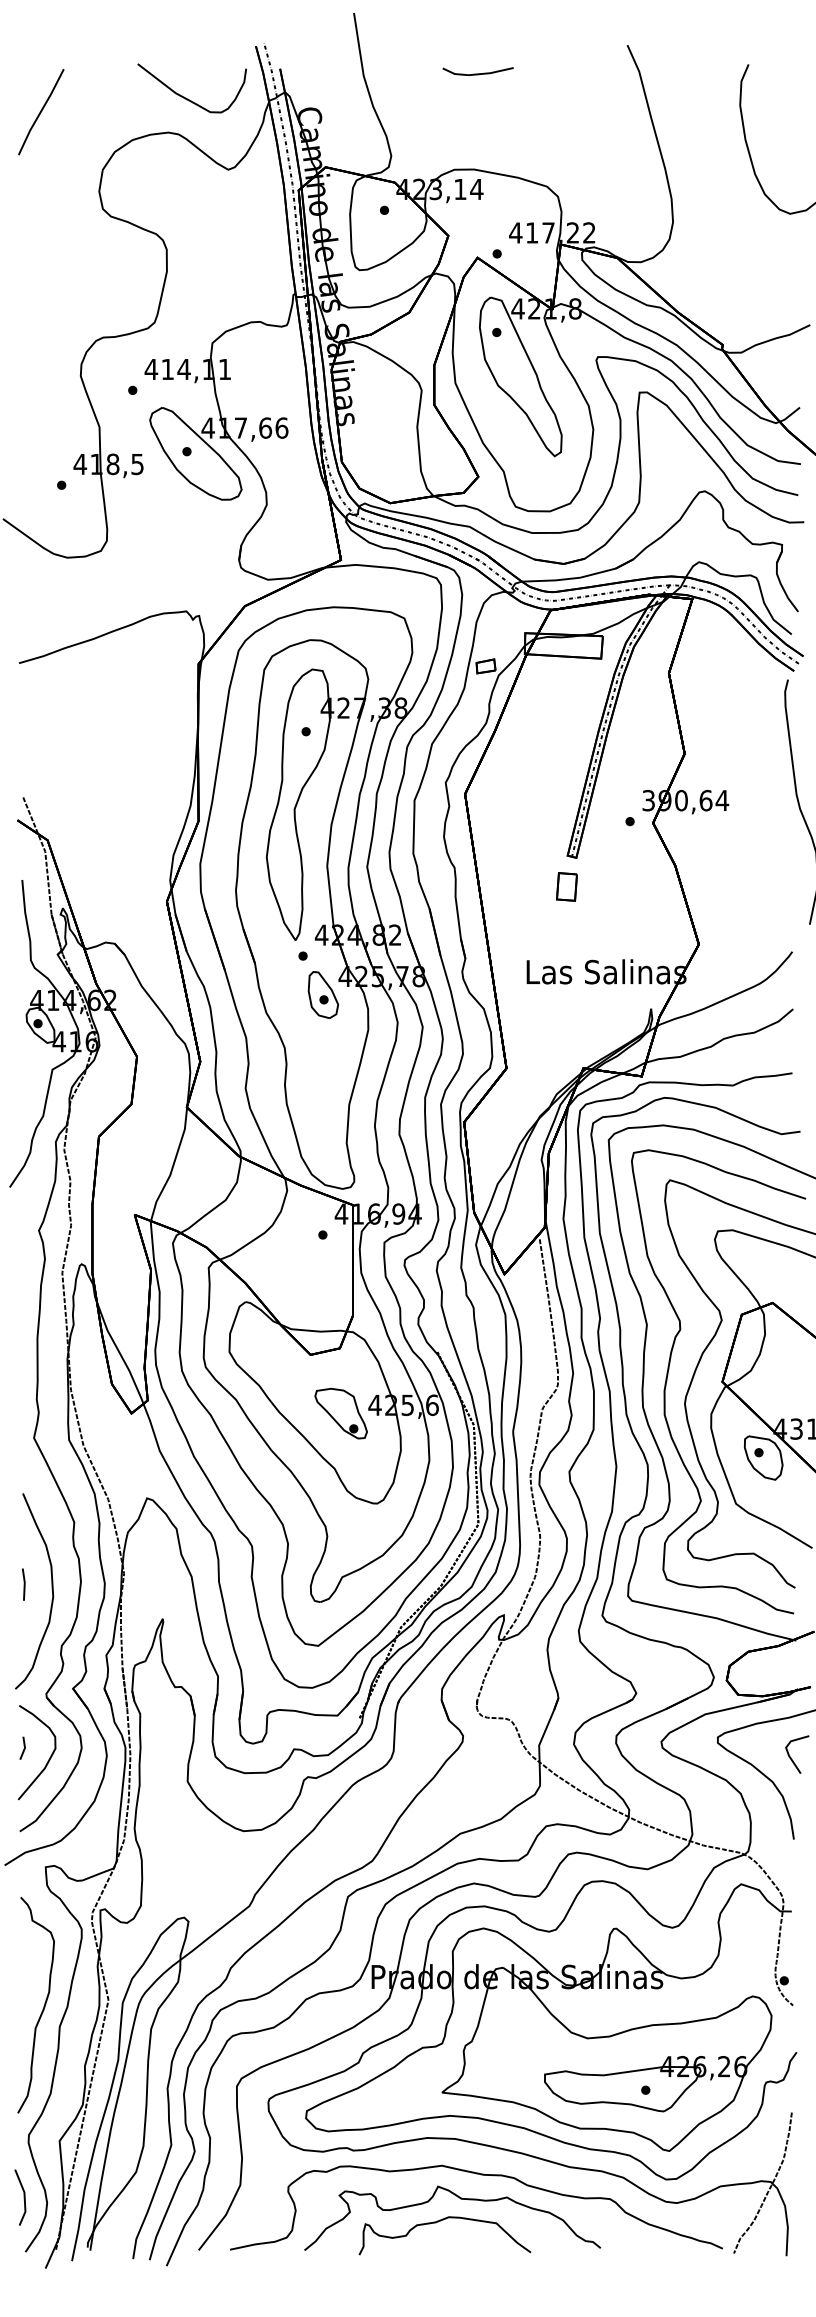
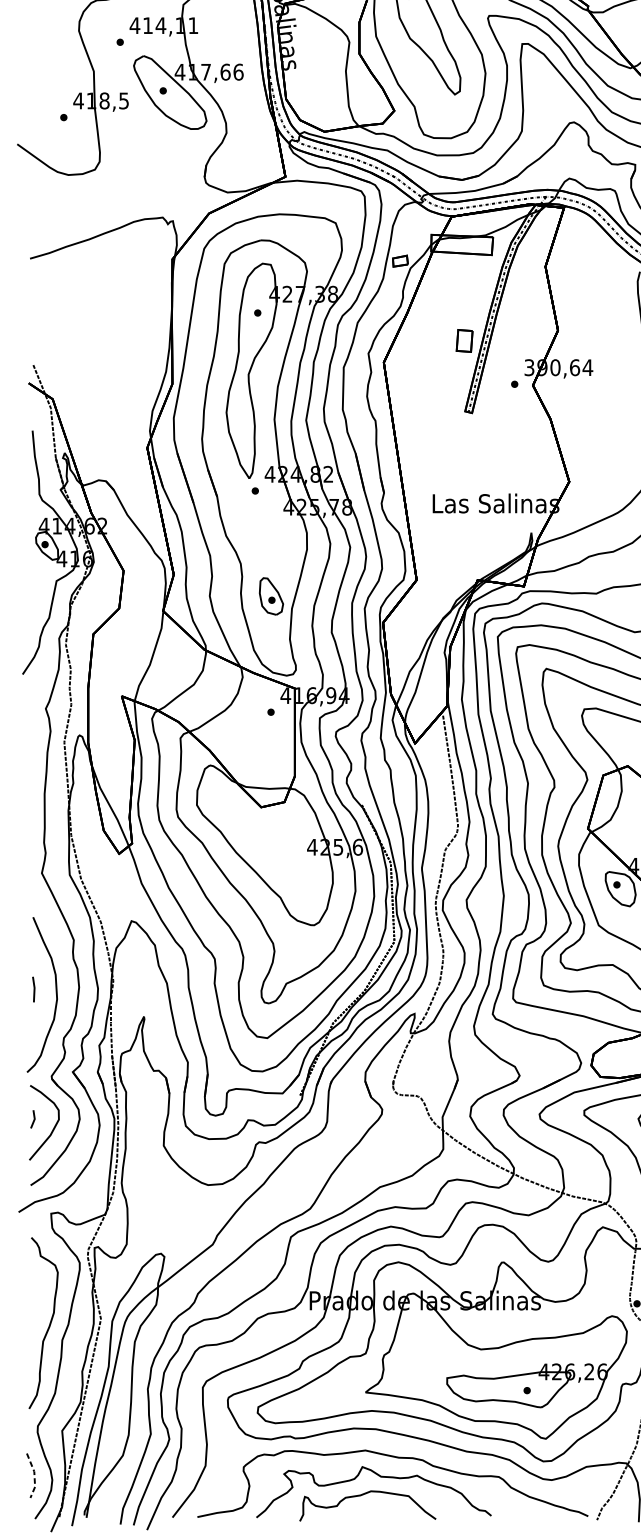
part: (566, 886) -> (464, 340), moved
part: (323, 994) -> (271, 596), moved
part: (340, 1413) -> (285, 853), removed
line: (24, 2198) -> (34, 1476), solid -> dashed

